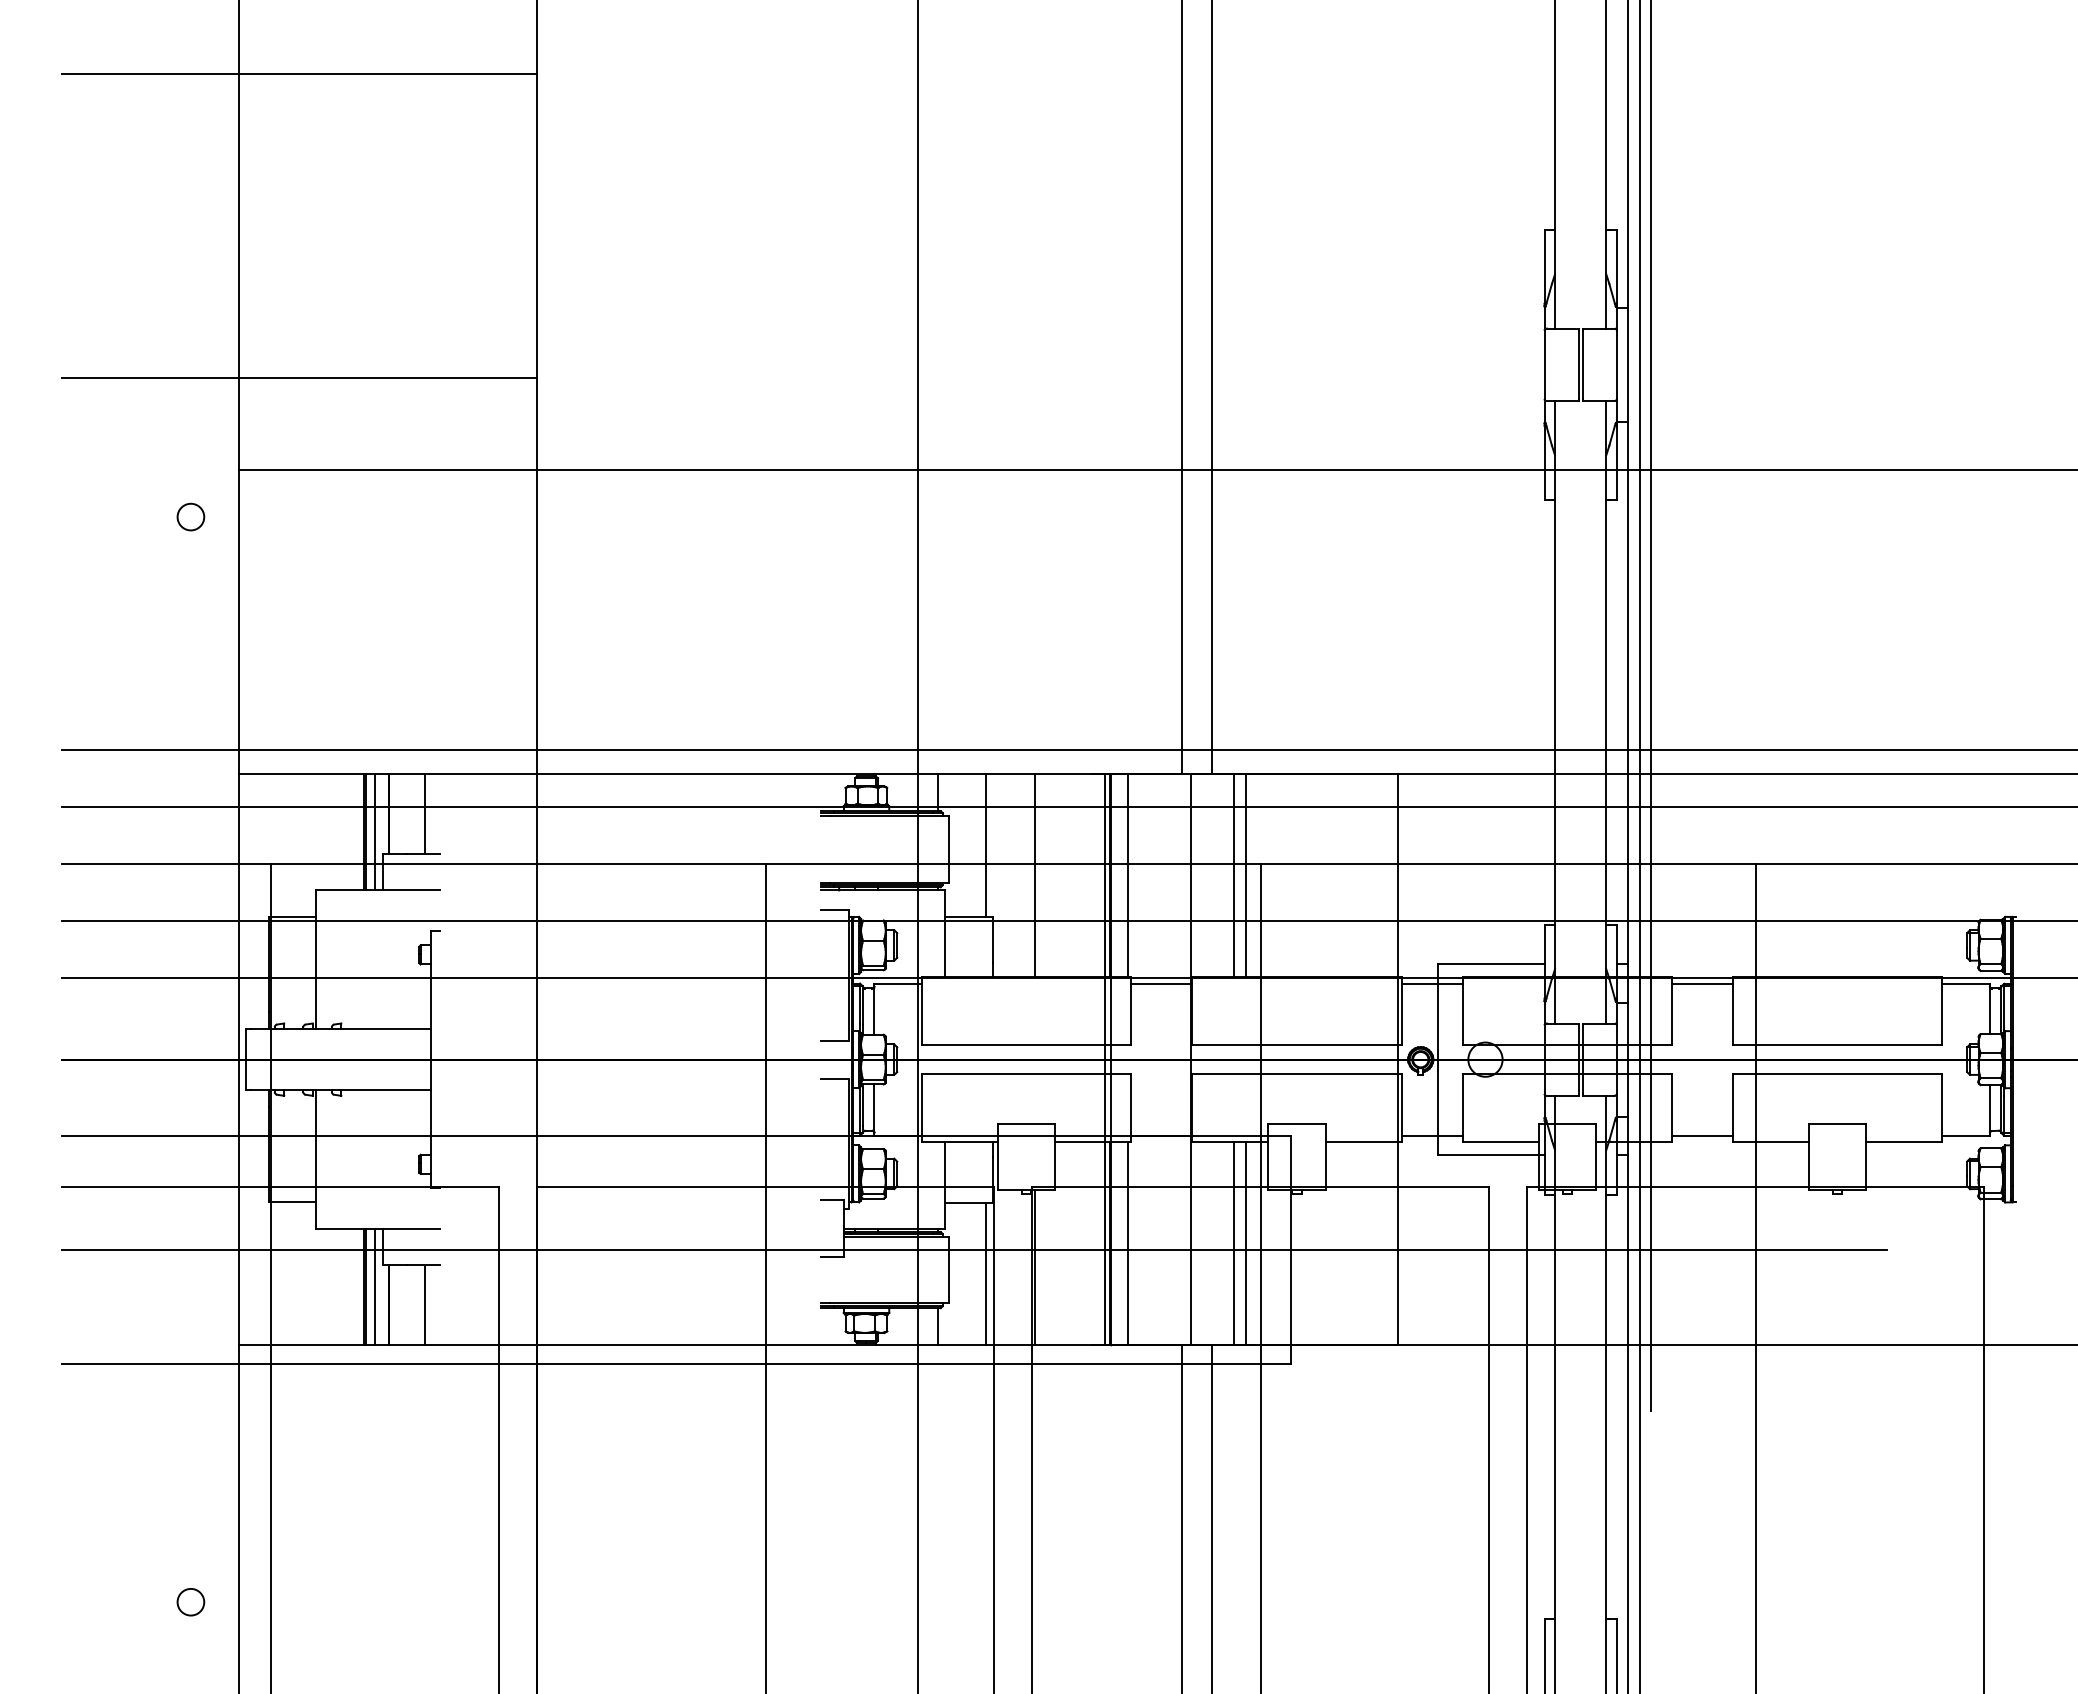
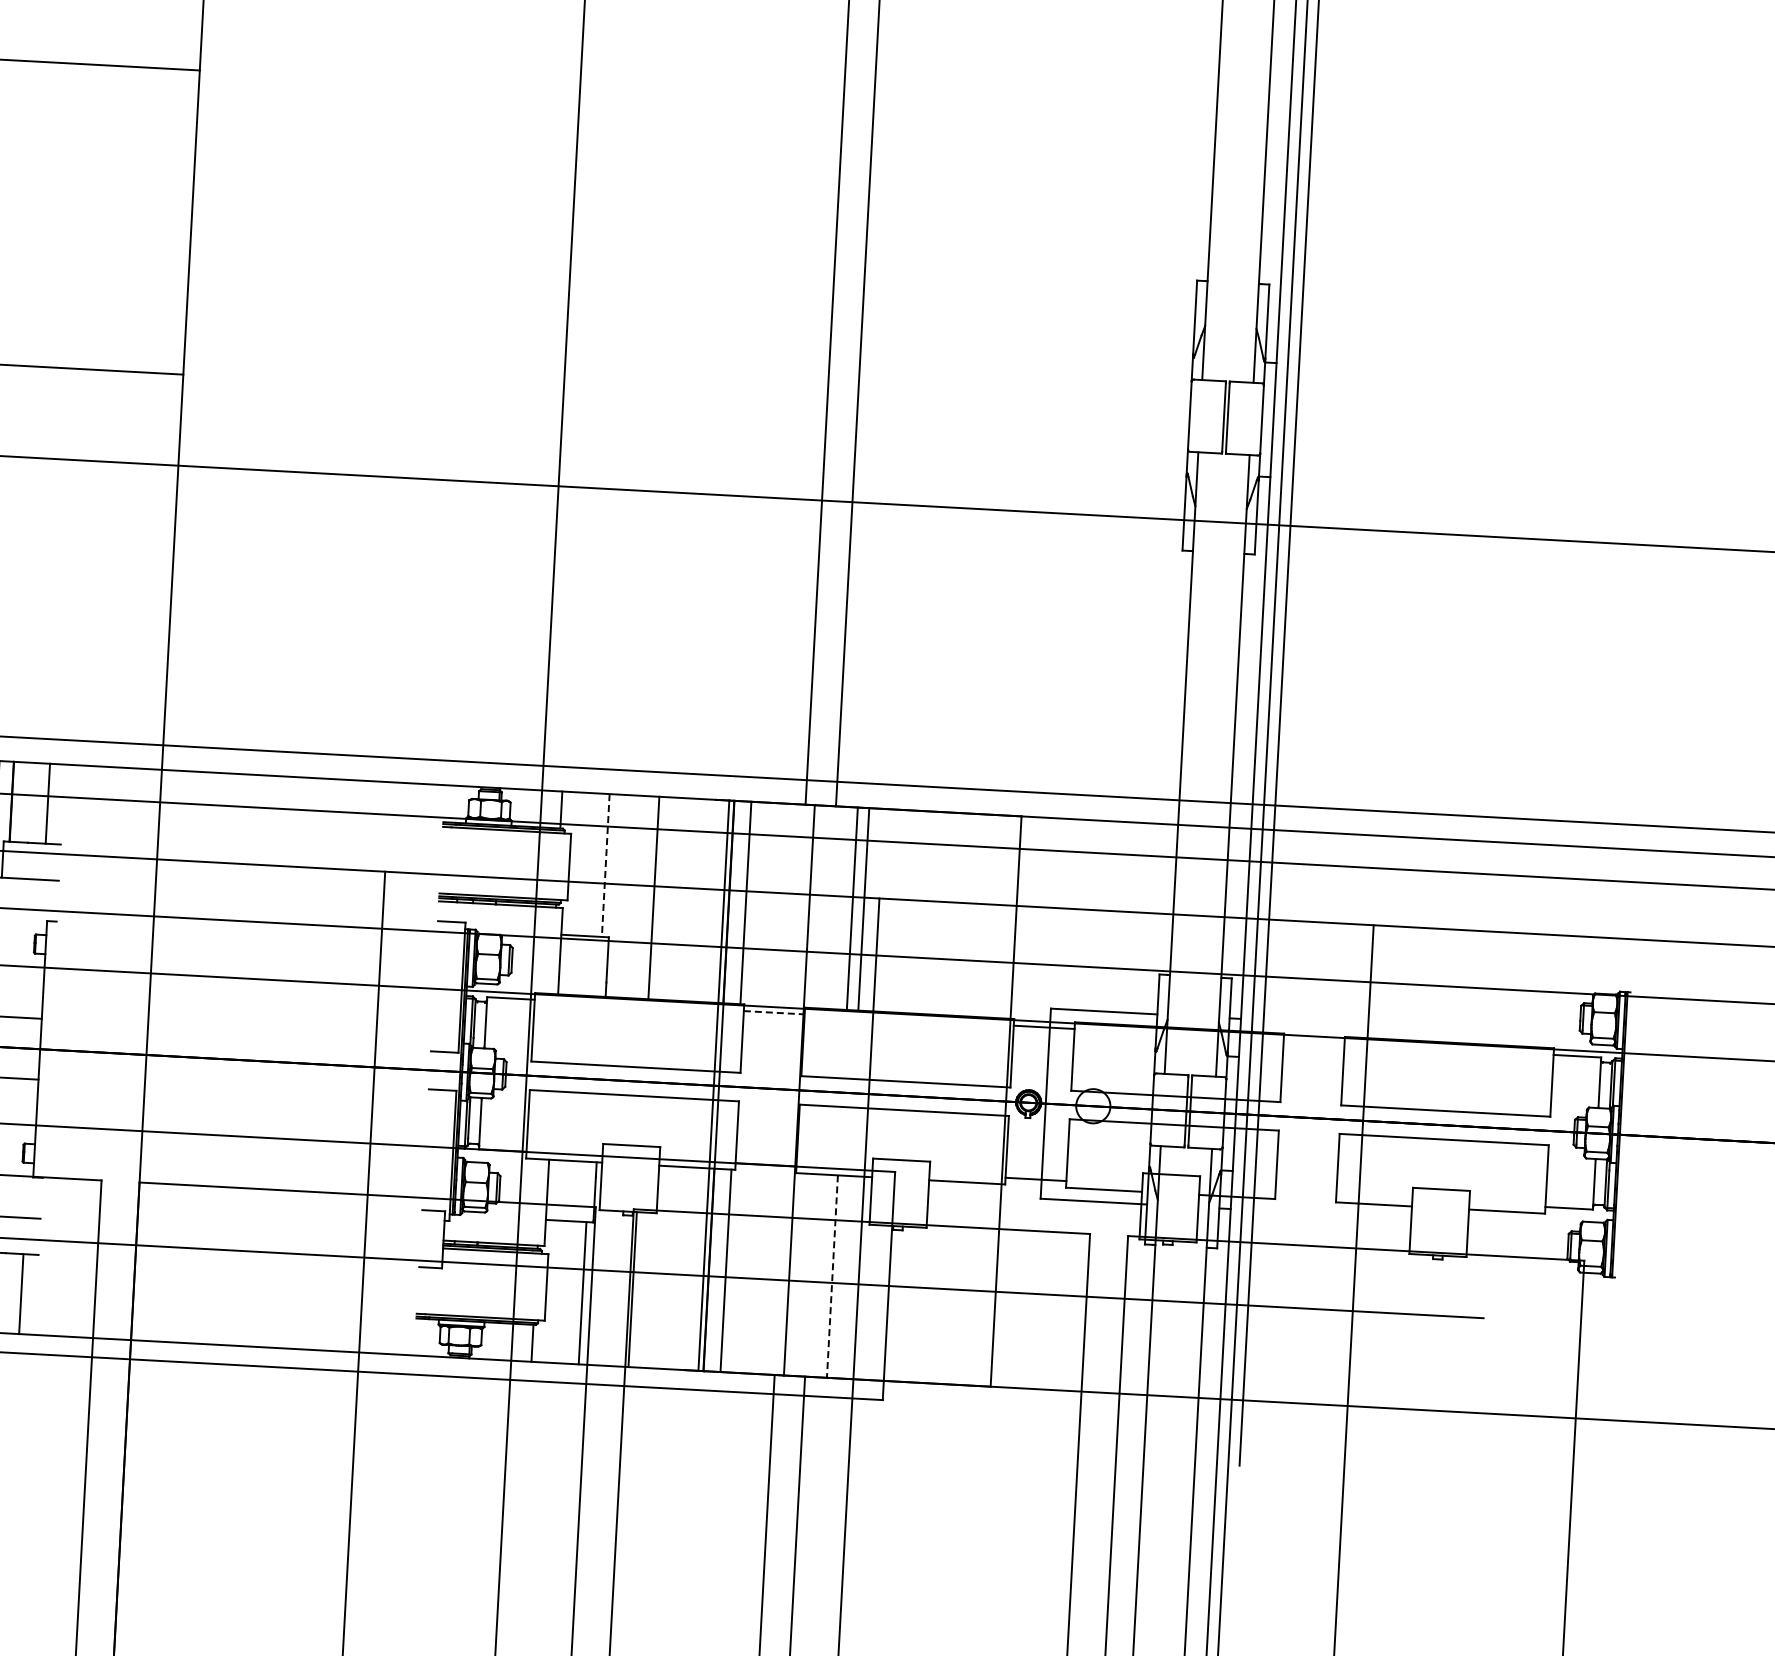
line: (985, 845) -> (605, 865), solid -> dashed
line: (1162, 983) -> (774, 1012), solid -> dashed
line: (1702, 983) -> (1314, 1041), removed
line: (1702, 1135) -> (1305, 1193), removed
line: (1245, 1243) -> (843, 1276), removed
line: (1234, 1244) -> (832, 1277), solid -> dashed

